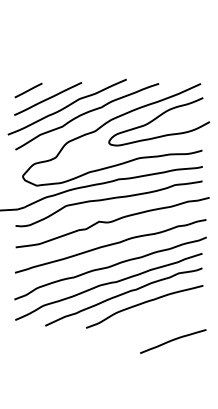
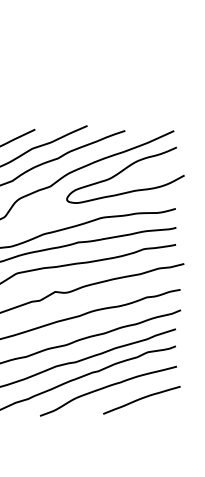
curve: (173, 340) -> (142, 399), moved

